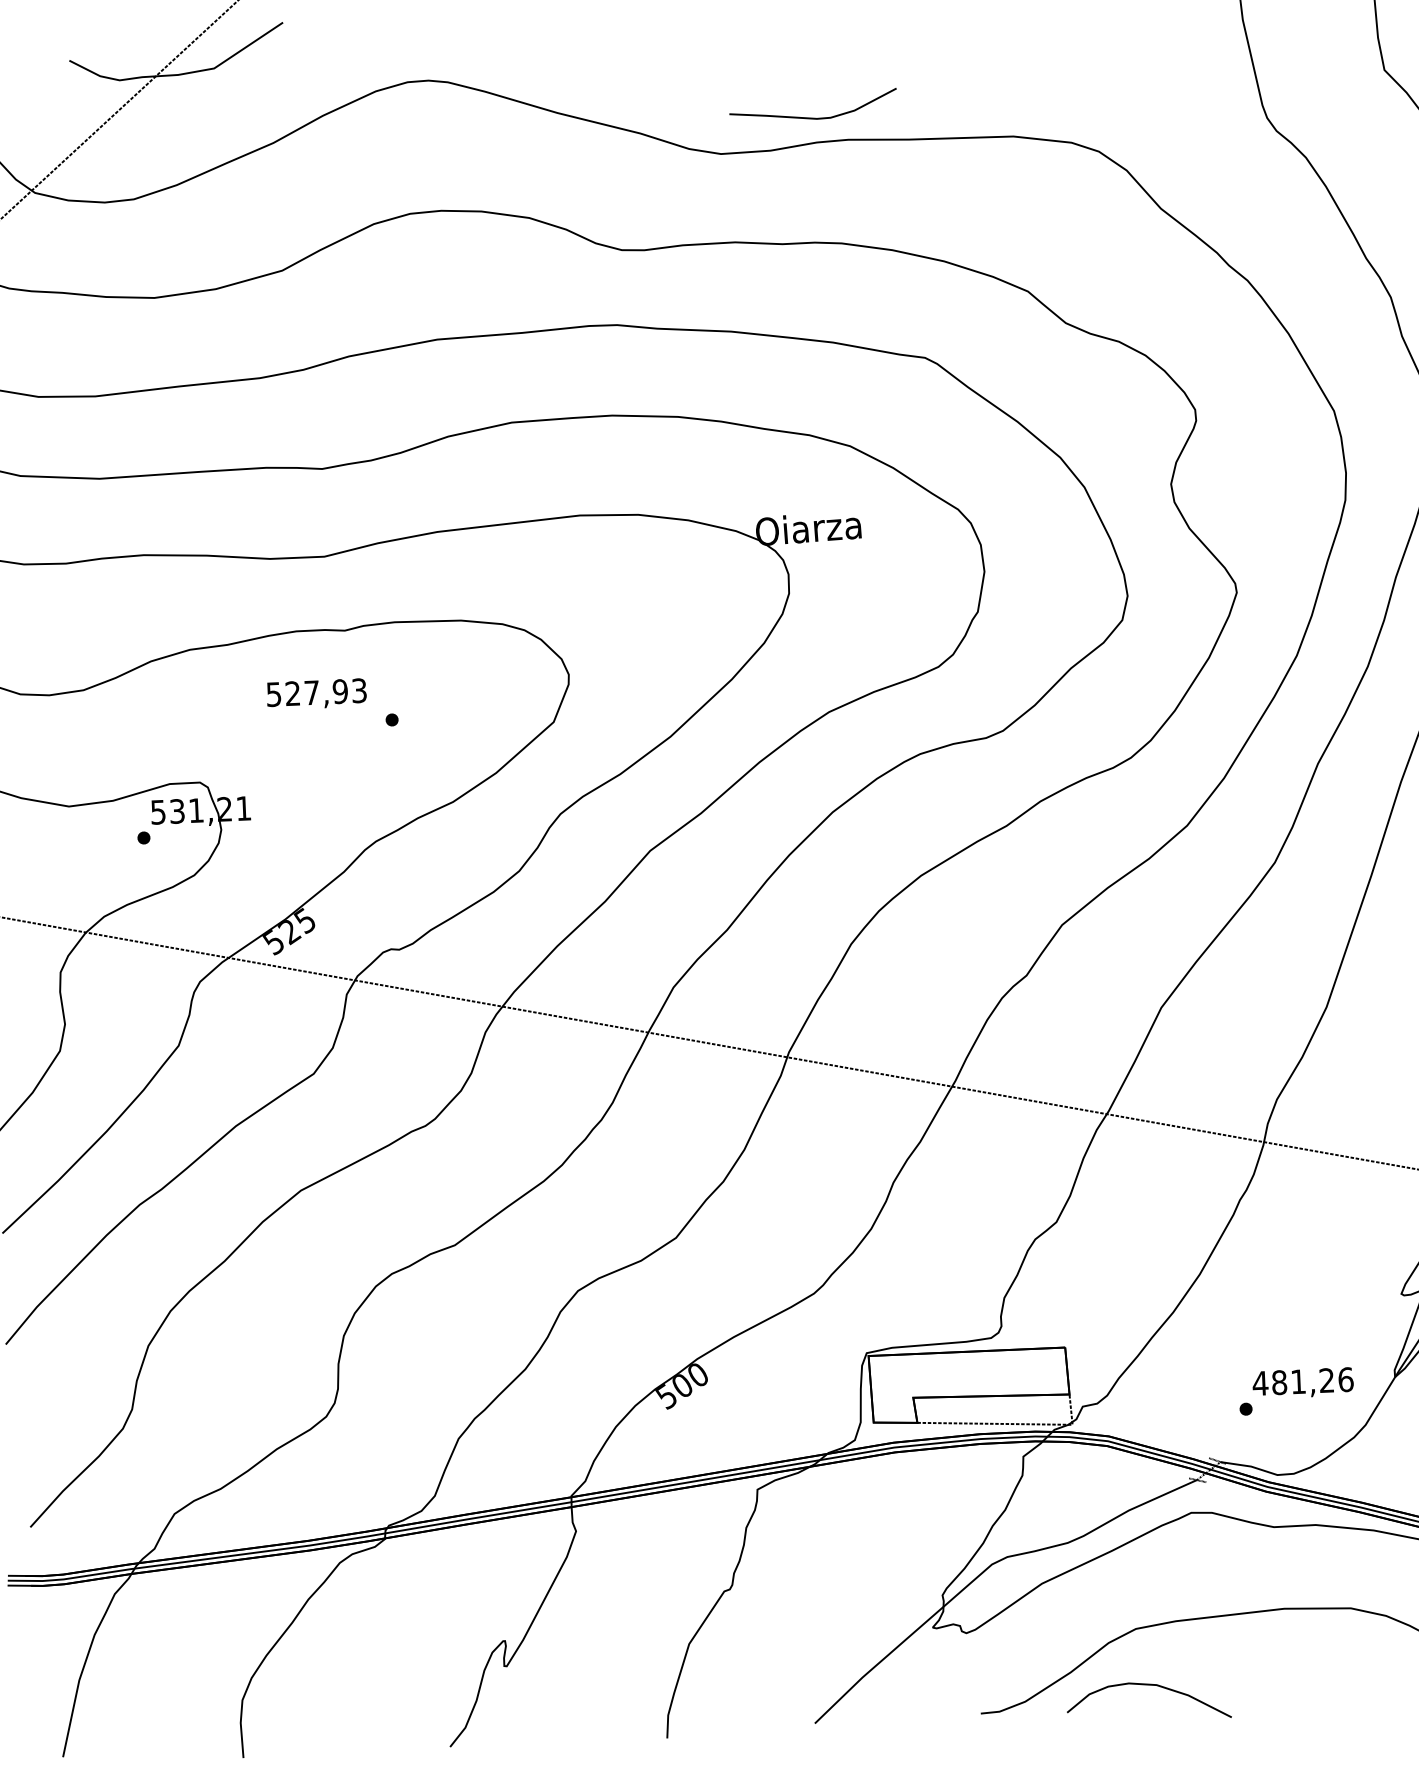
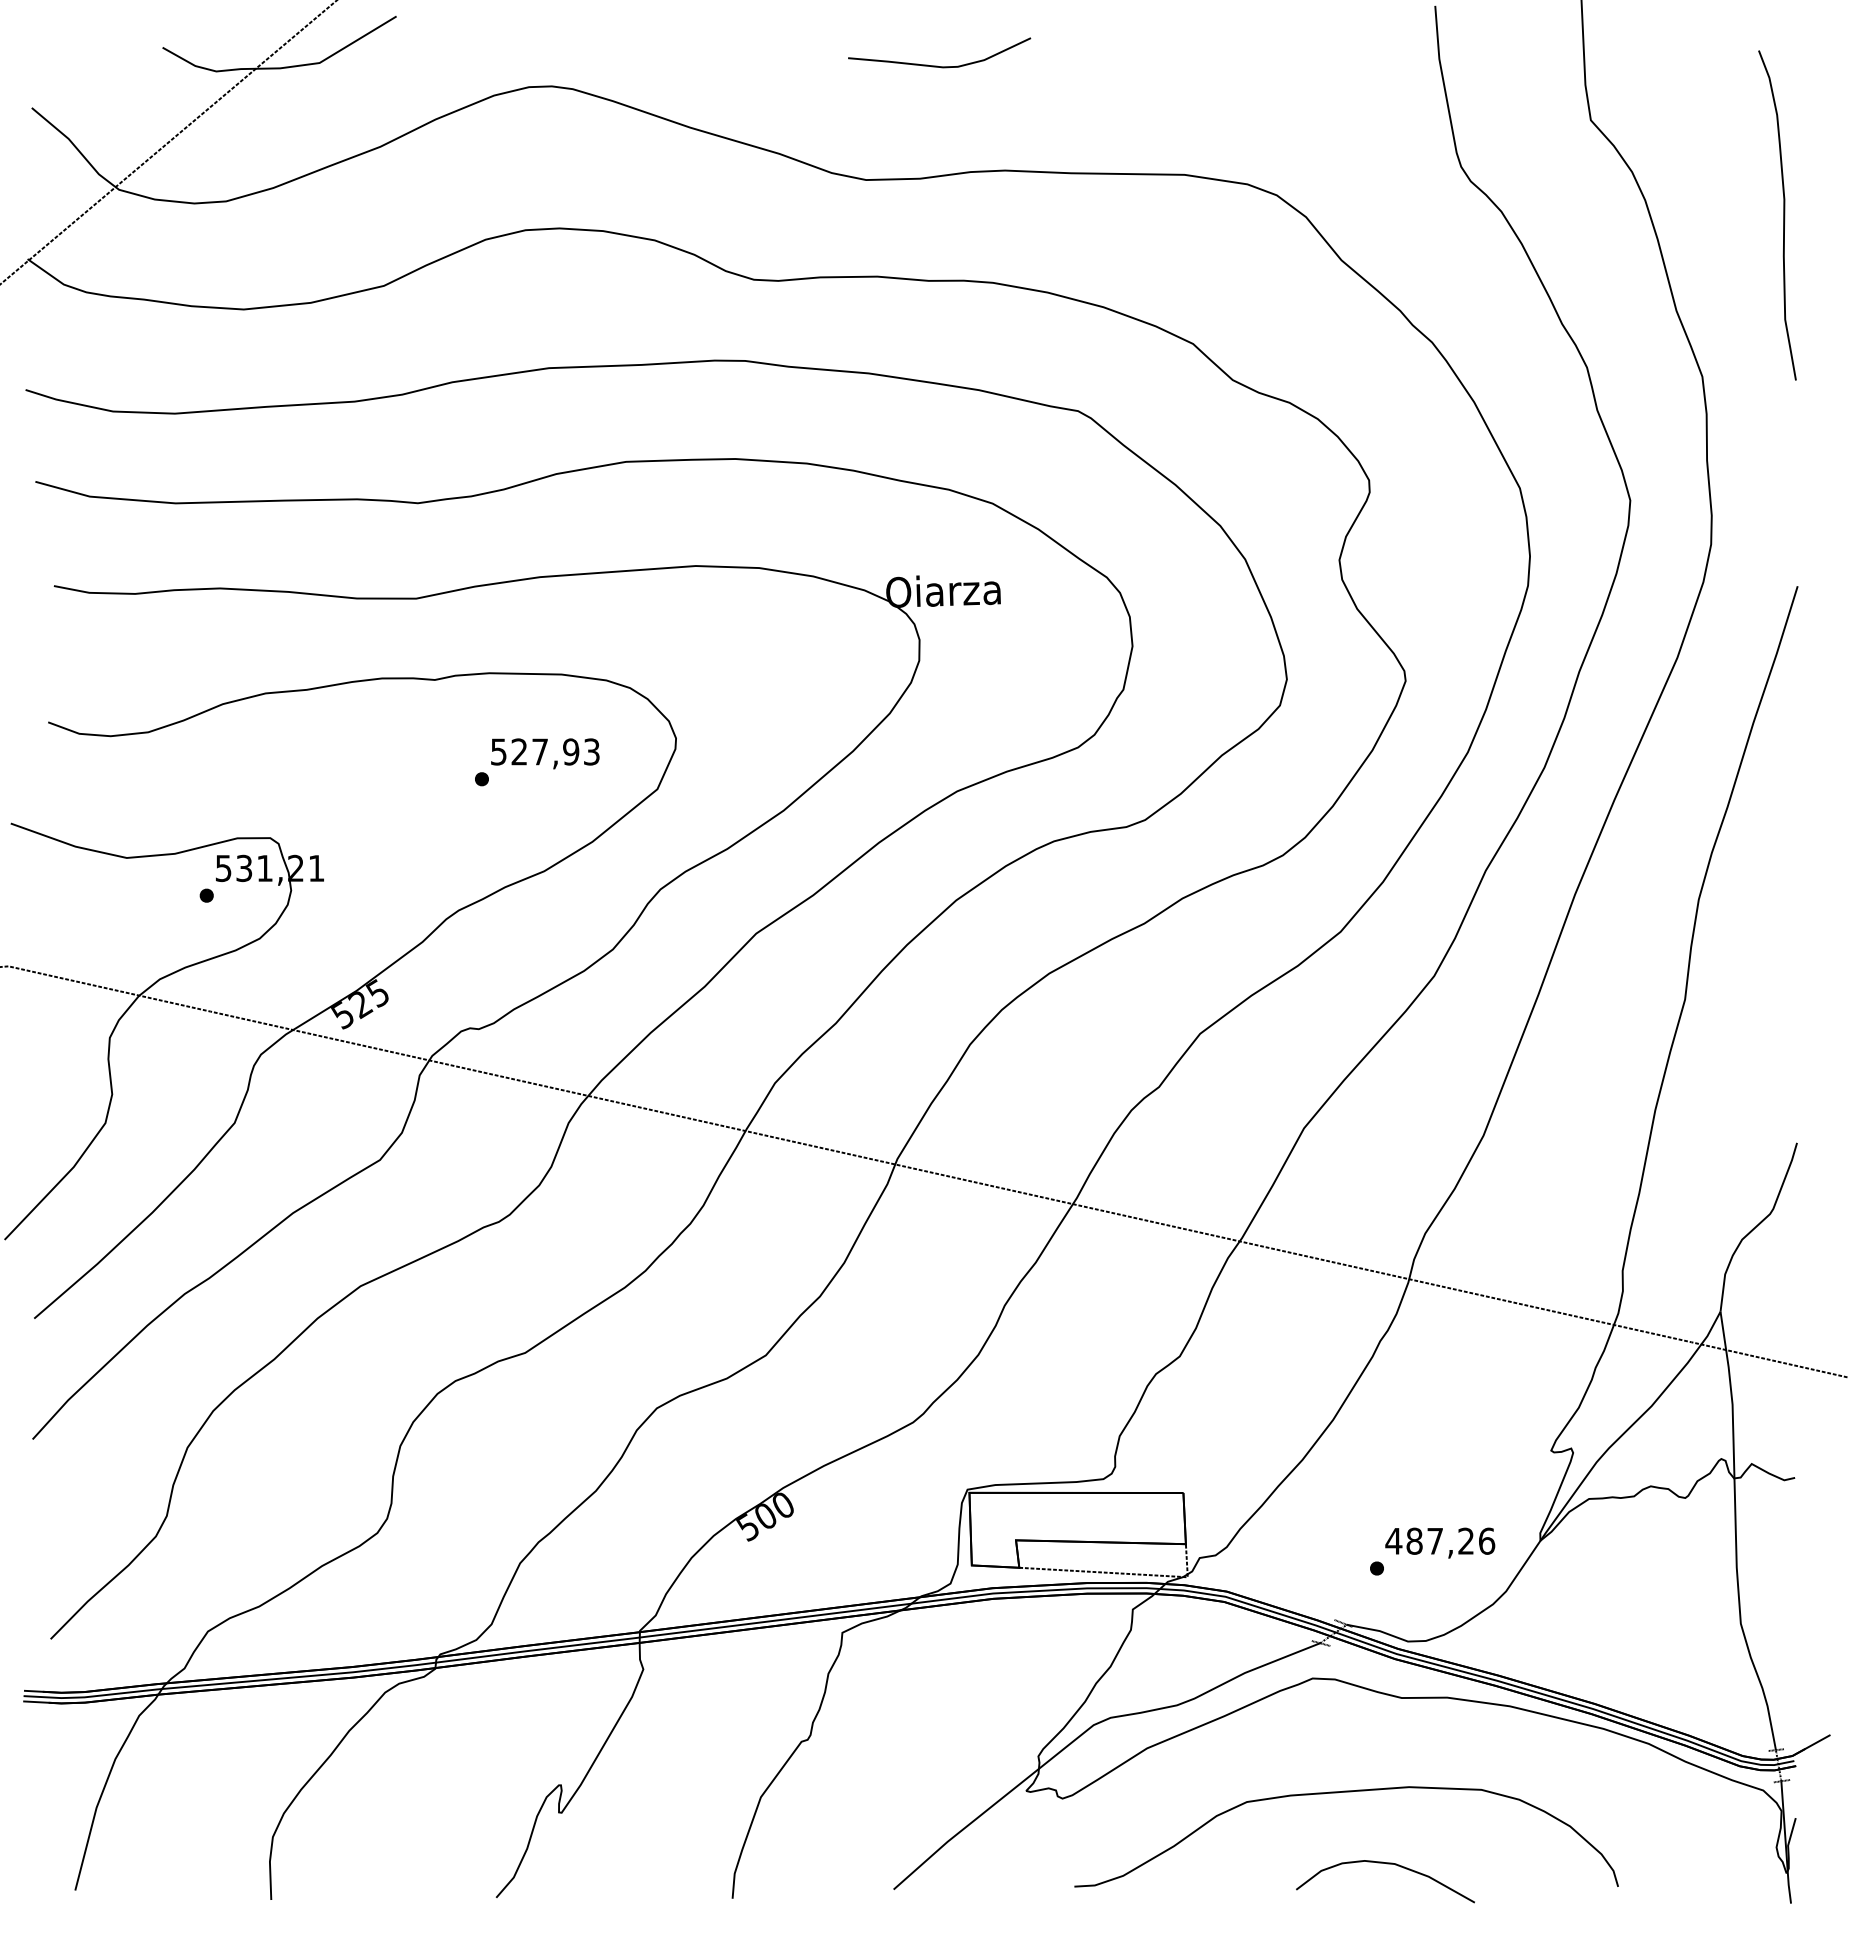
curve: (811, 117) -> (937, 65), moved
text: (316, 694) -> (545, 753), moved
text: (1297, 1382) -> (1434, 1541), 481,26 -> 487,26
curve: (1149, 1685) -> (1386, 1864), moved

